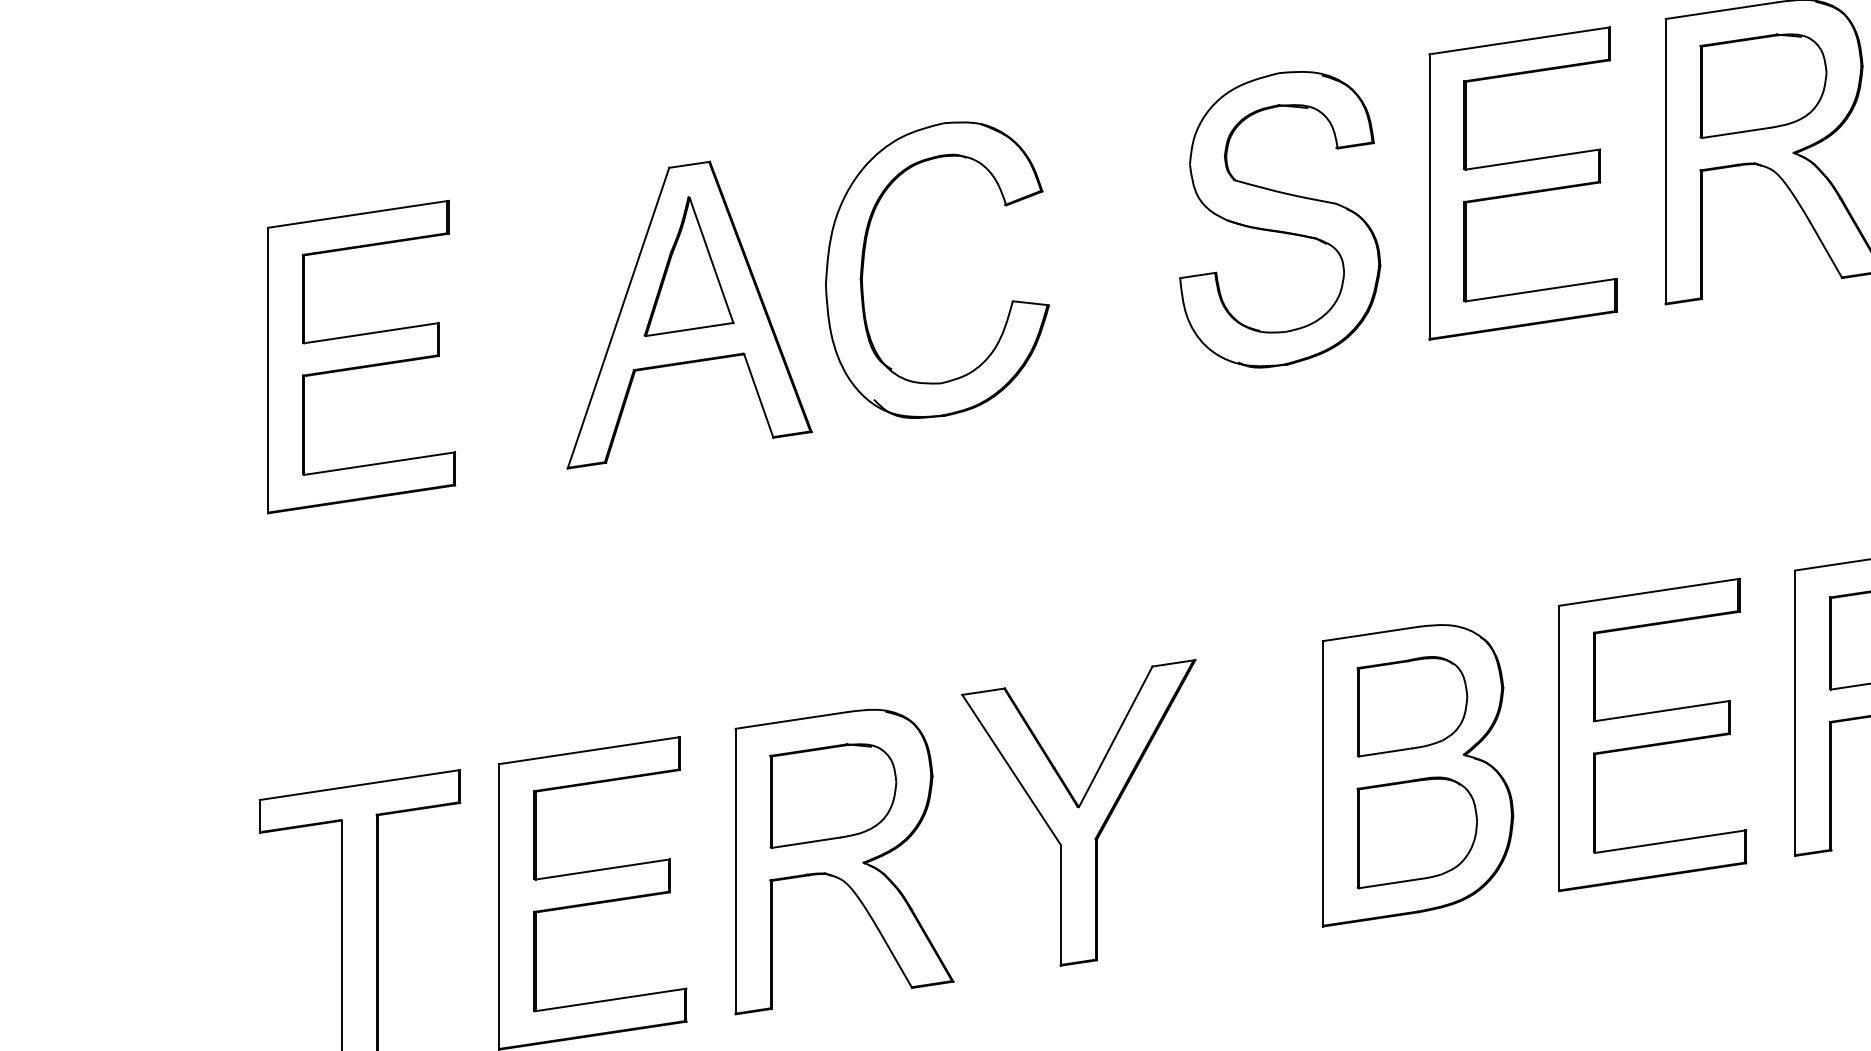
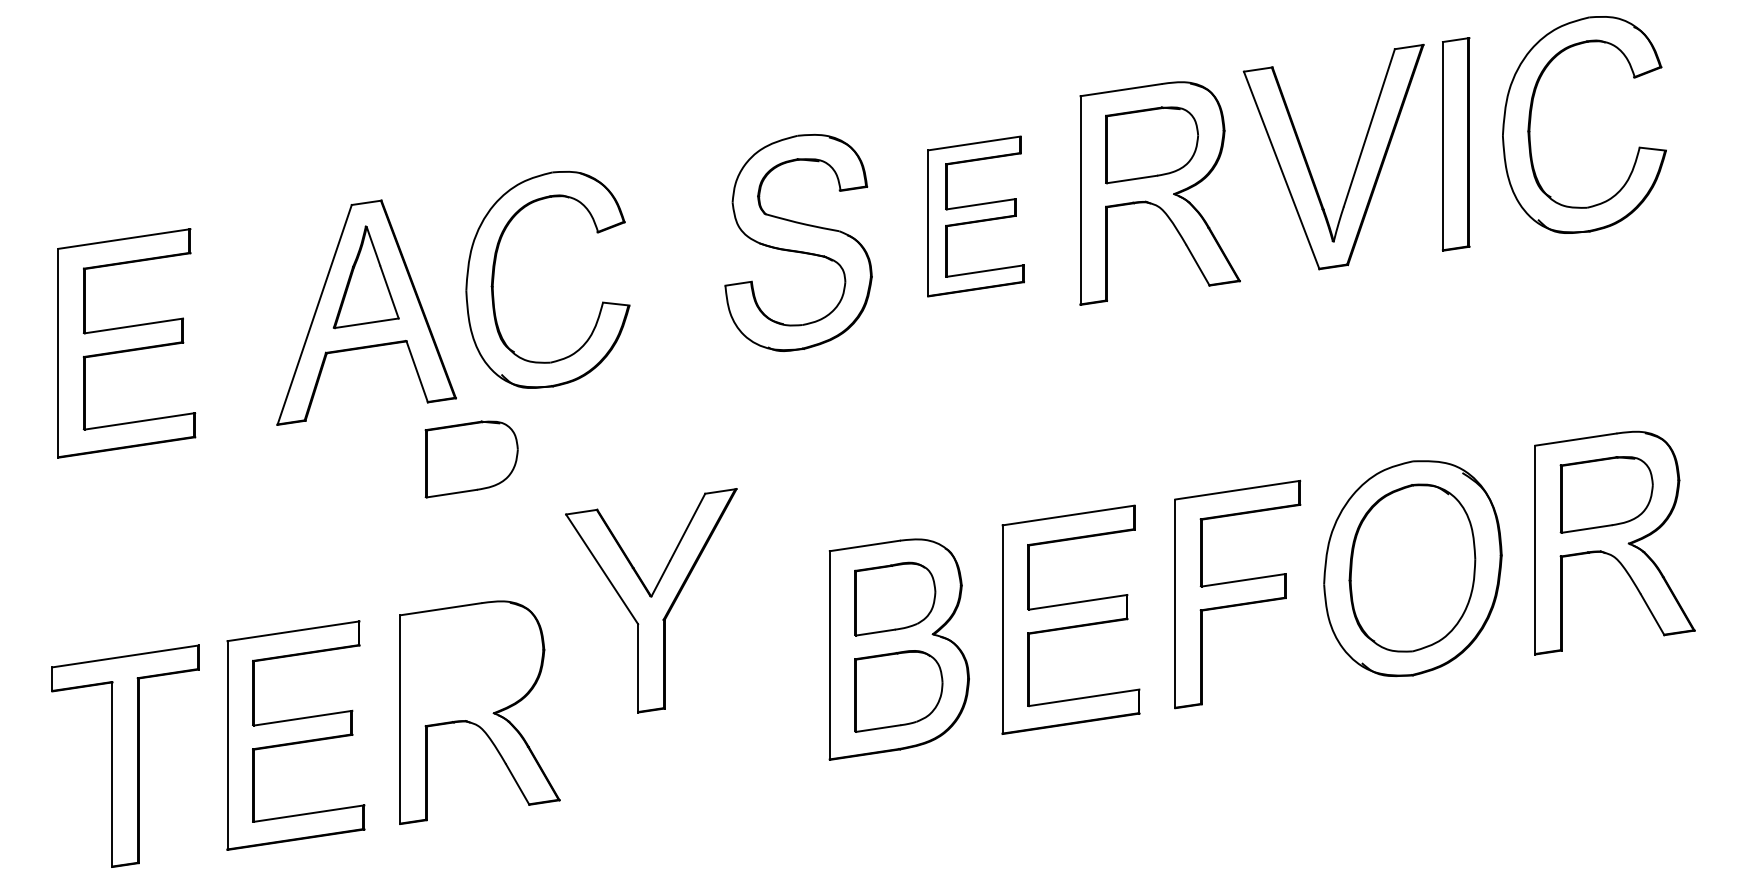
part: (1522, 183) -> (975, 216), size x0.7
part: (832, 796) -> (471, 459), moved
part: (1079, 812) -> (651, 600), moved

